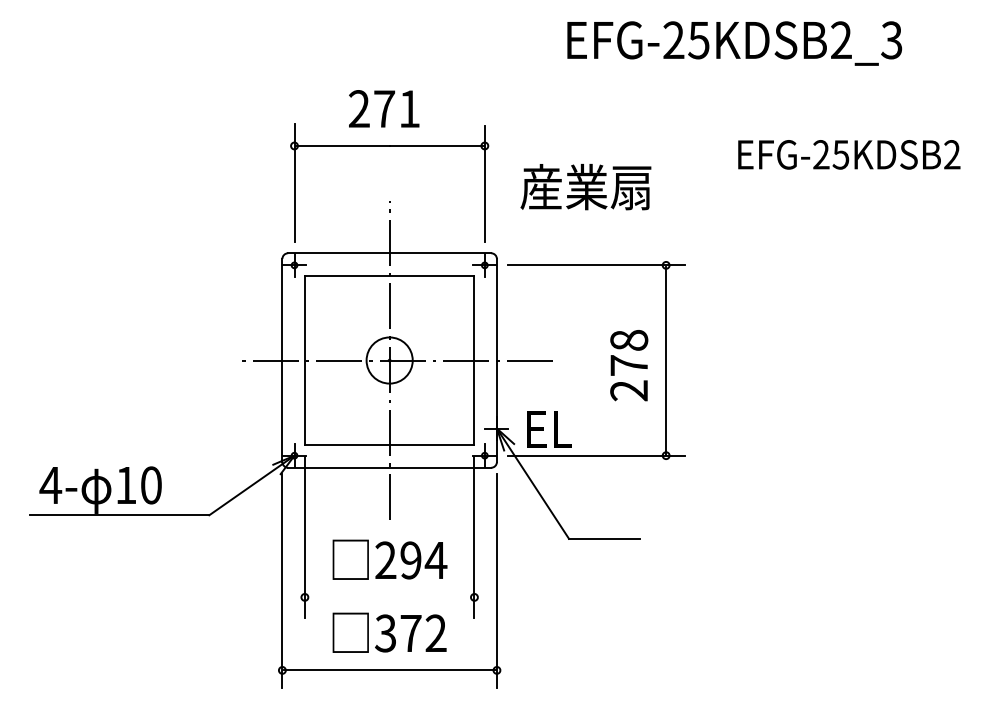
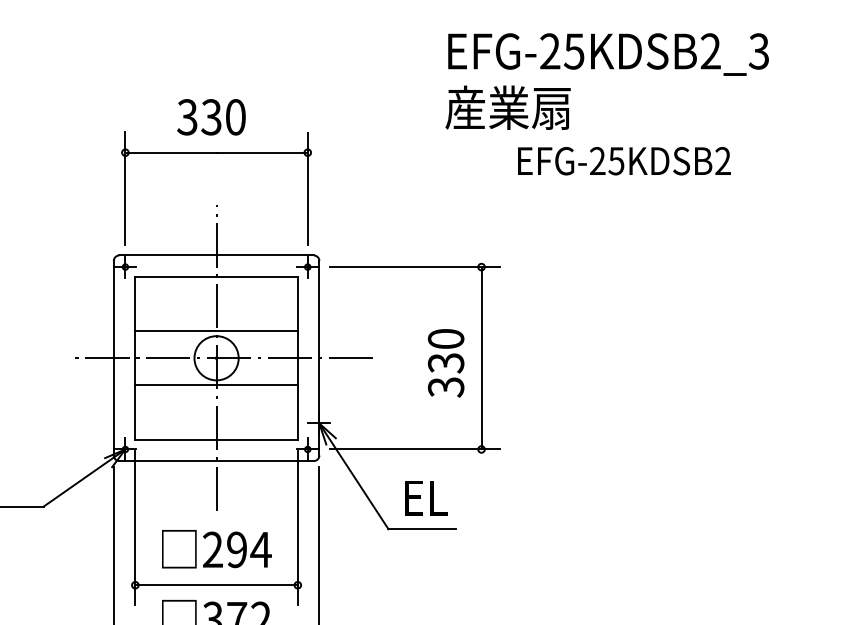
text: (734, 43) -> (608, 54), moved
text: (384, 109) -> (211, 117), 271 -> 330
text: (849, 154) -> (624, 160), moved
text: (585, 187) -> (507, 108), moved
line: (389, 332) -> (216, 331), added
text: (629, 365) -> (446, 363), 278 -> 330
line: (389, 388) -> (216, 385), added
text: (549, 429) -> (426, 498), moved
line: (389, 597) -> (216, 585), added

